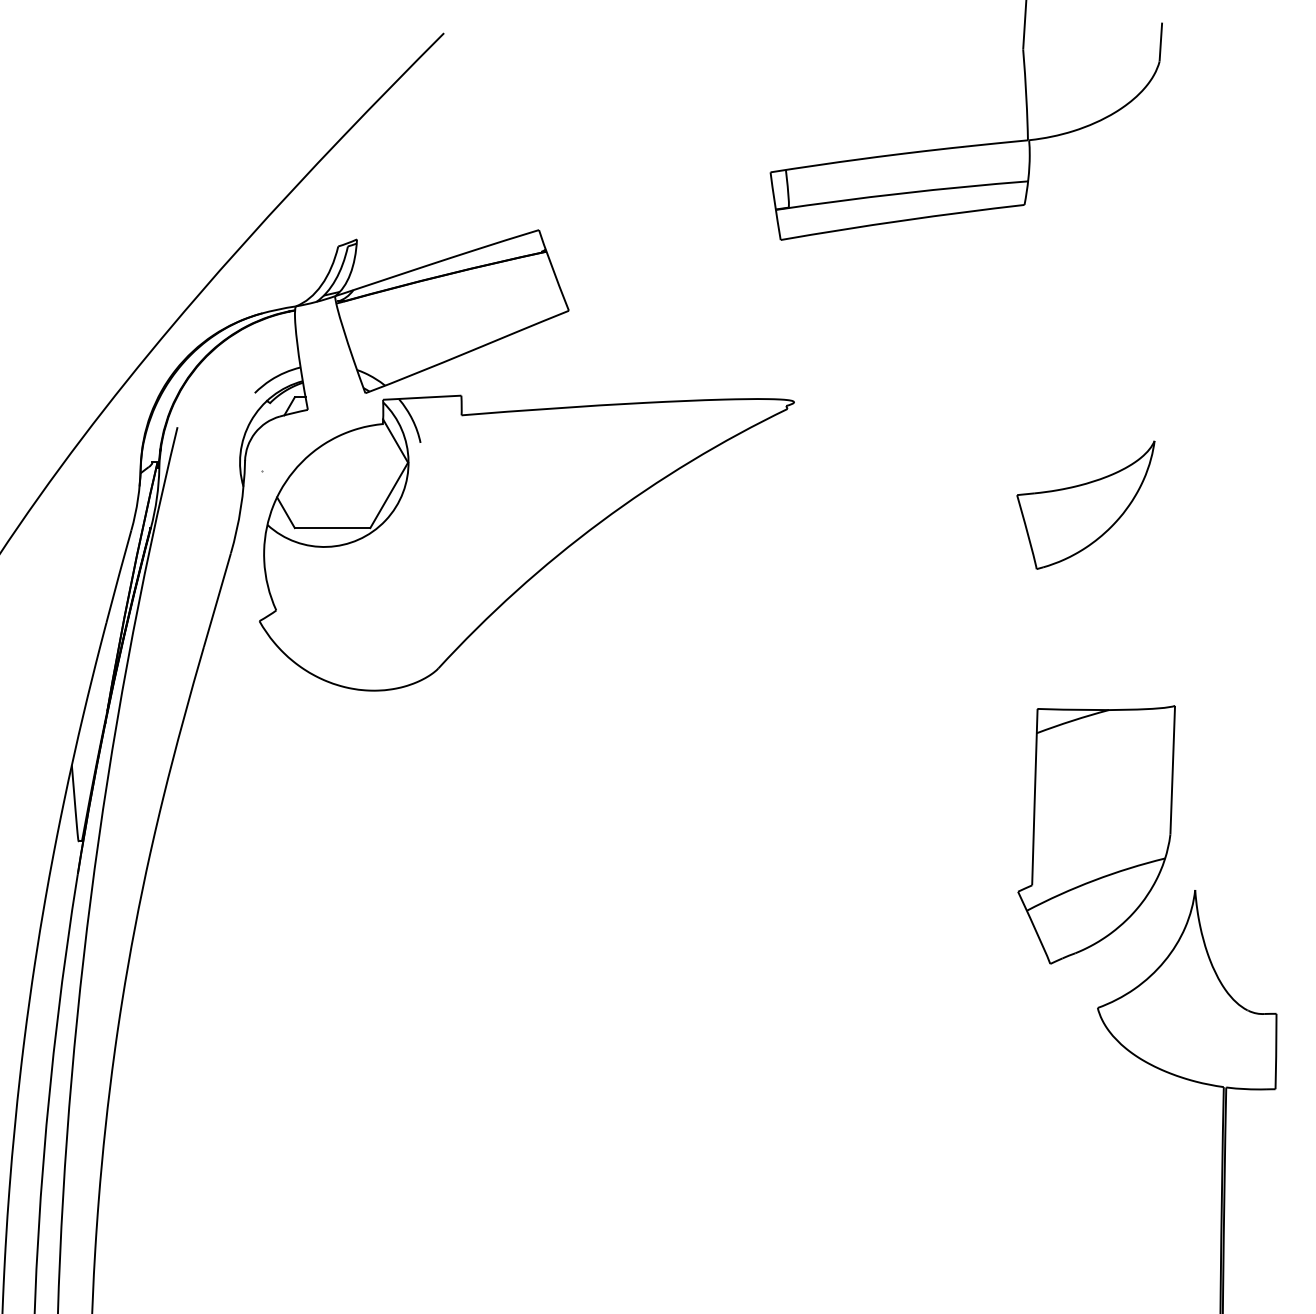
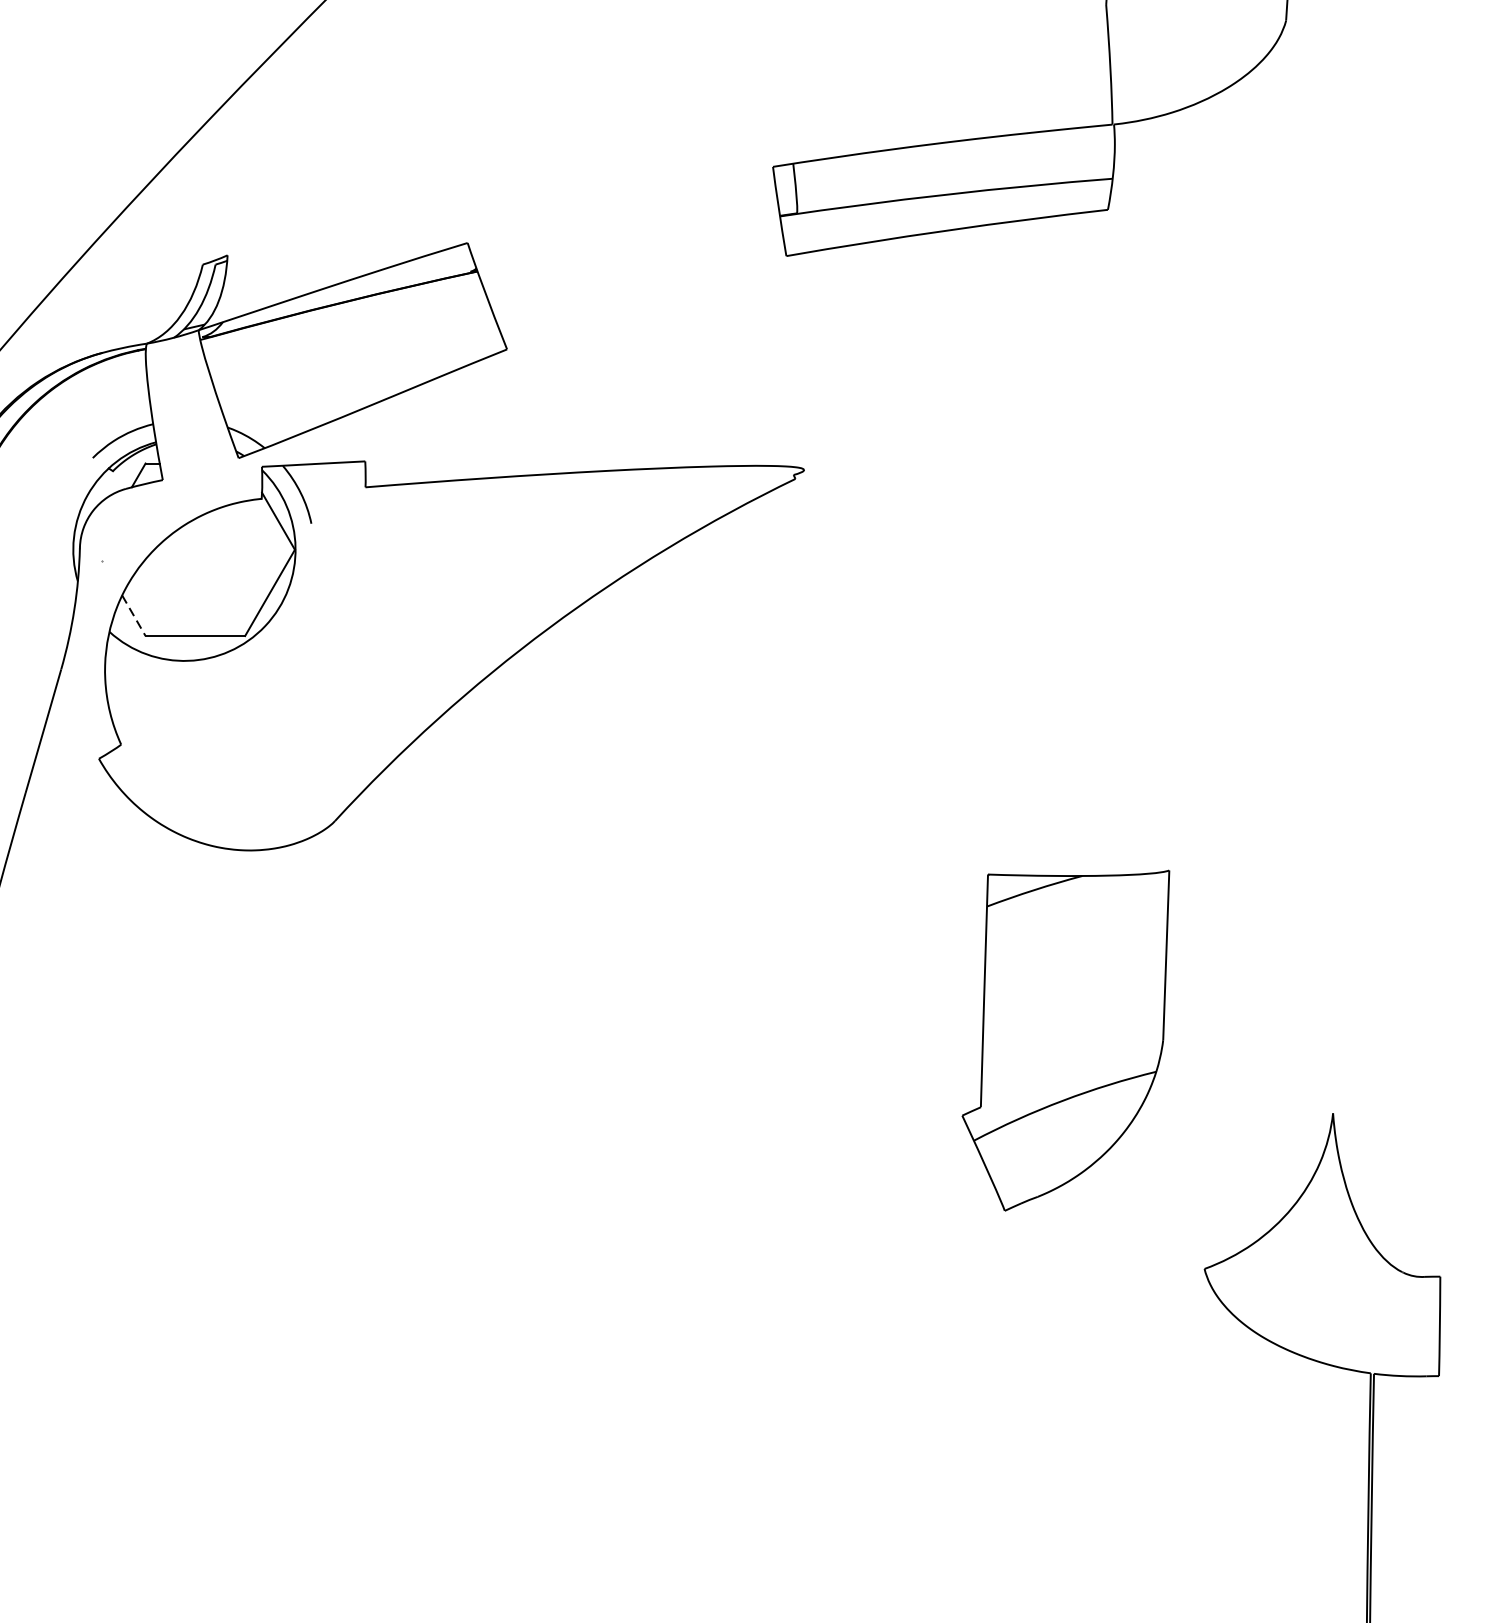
part: (1085, 504) -> (1188, 604), removed
line: (285, 512) -> (133, 615), solid -> dashed
part: (1096, 834) -> (1065, 1040), moved

